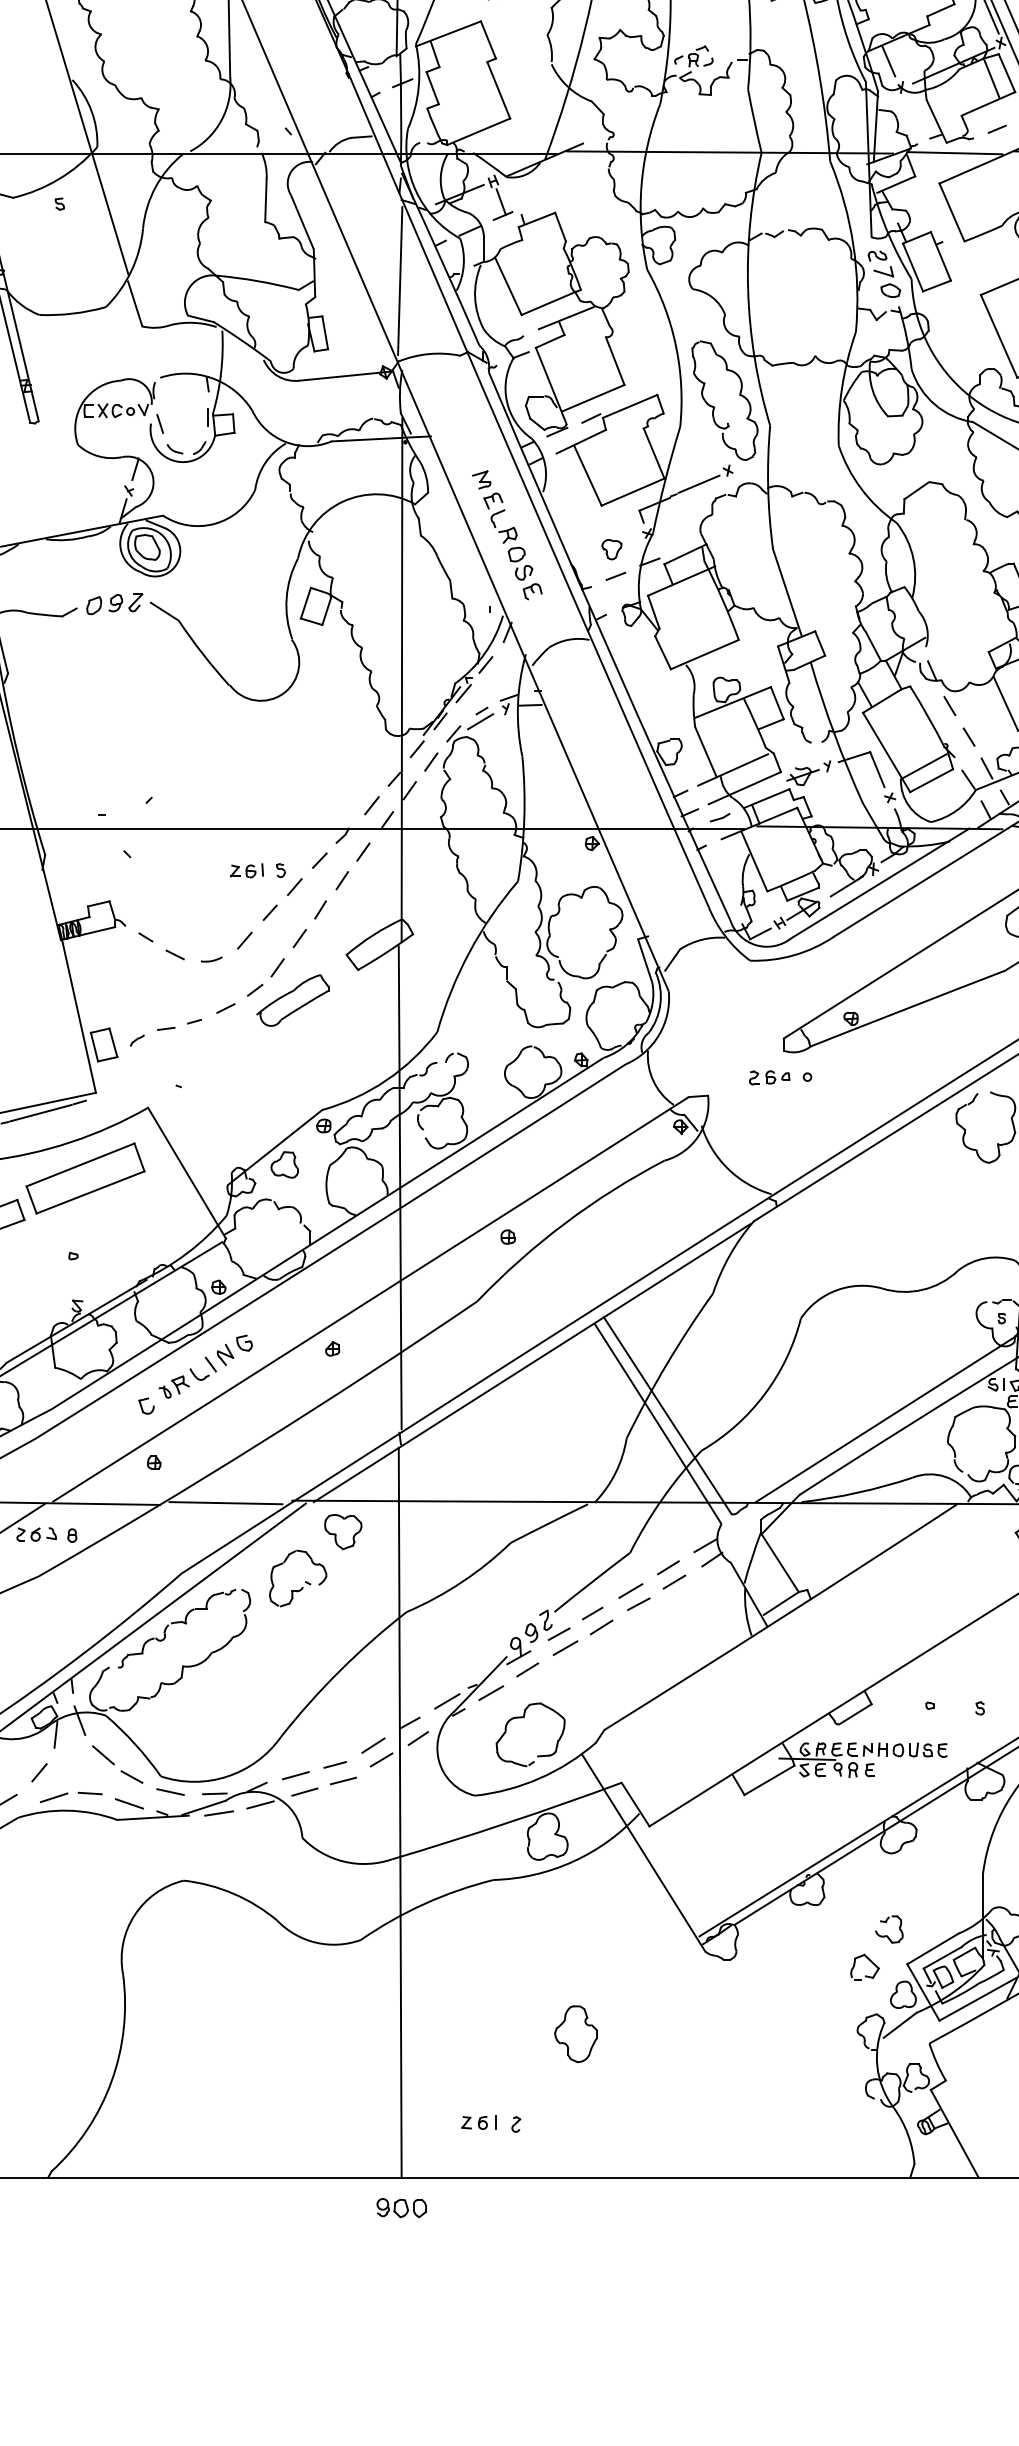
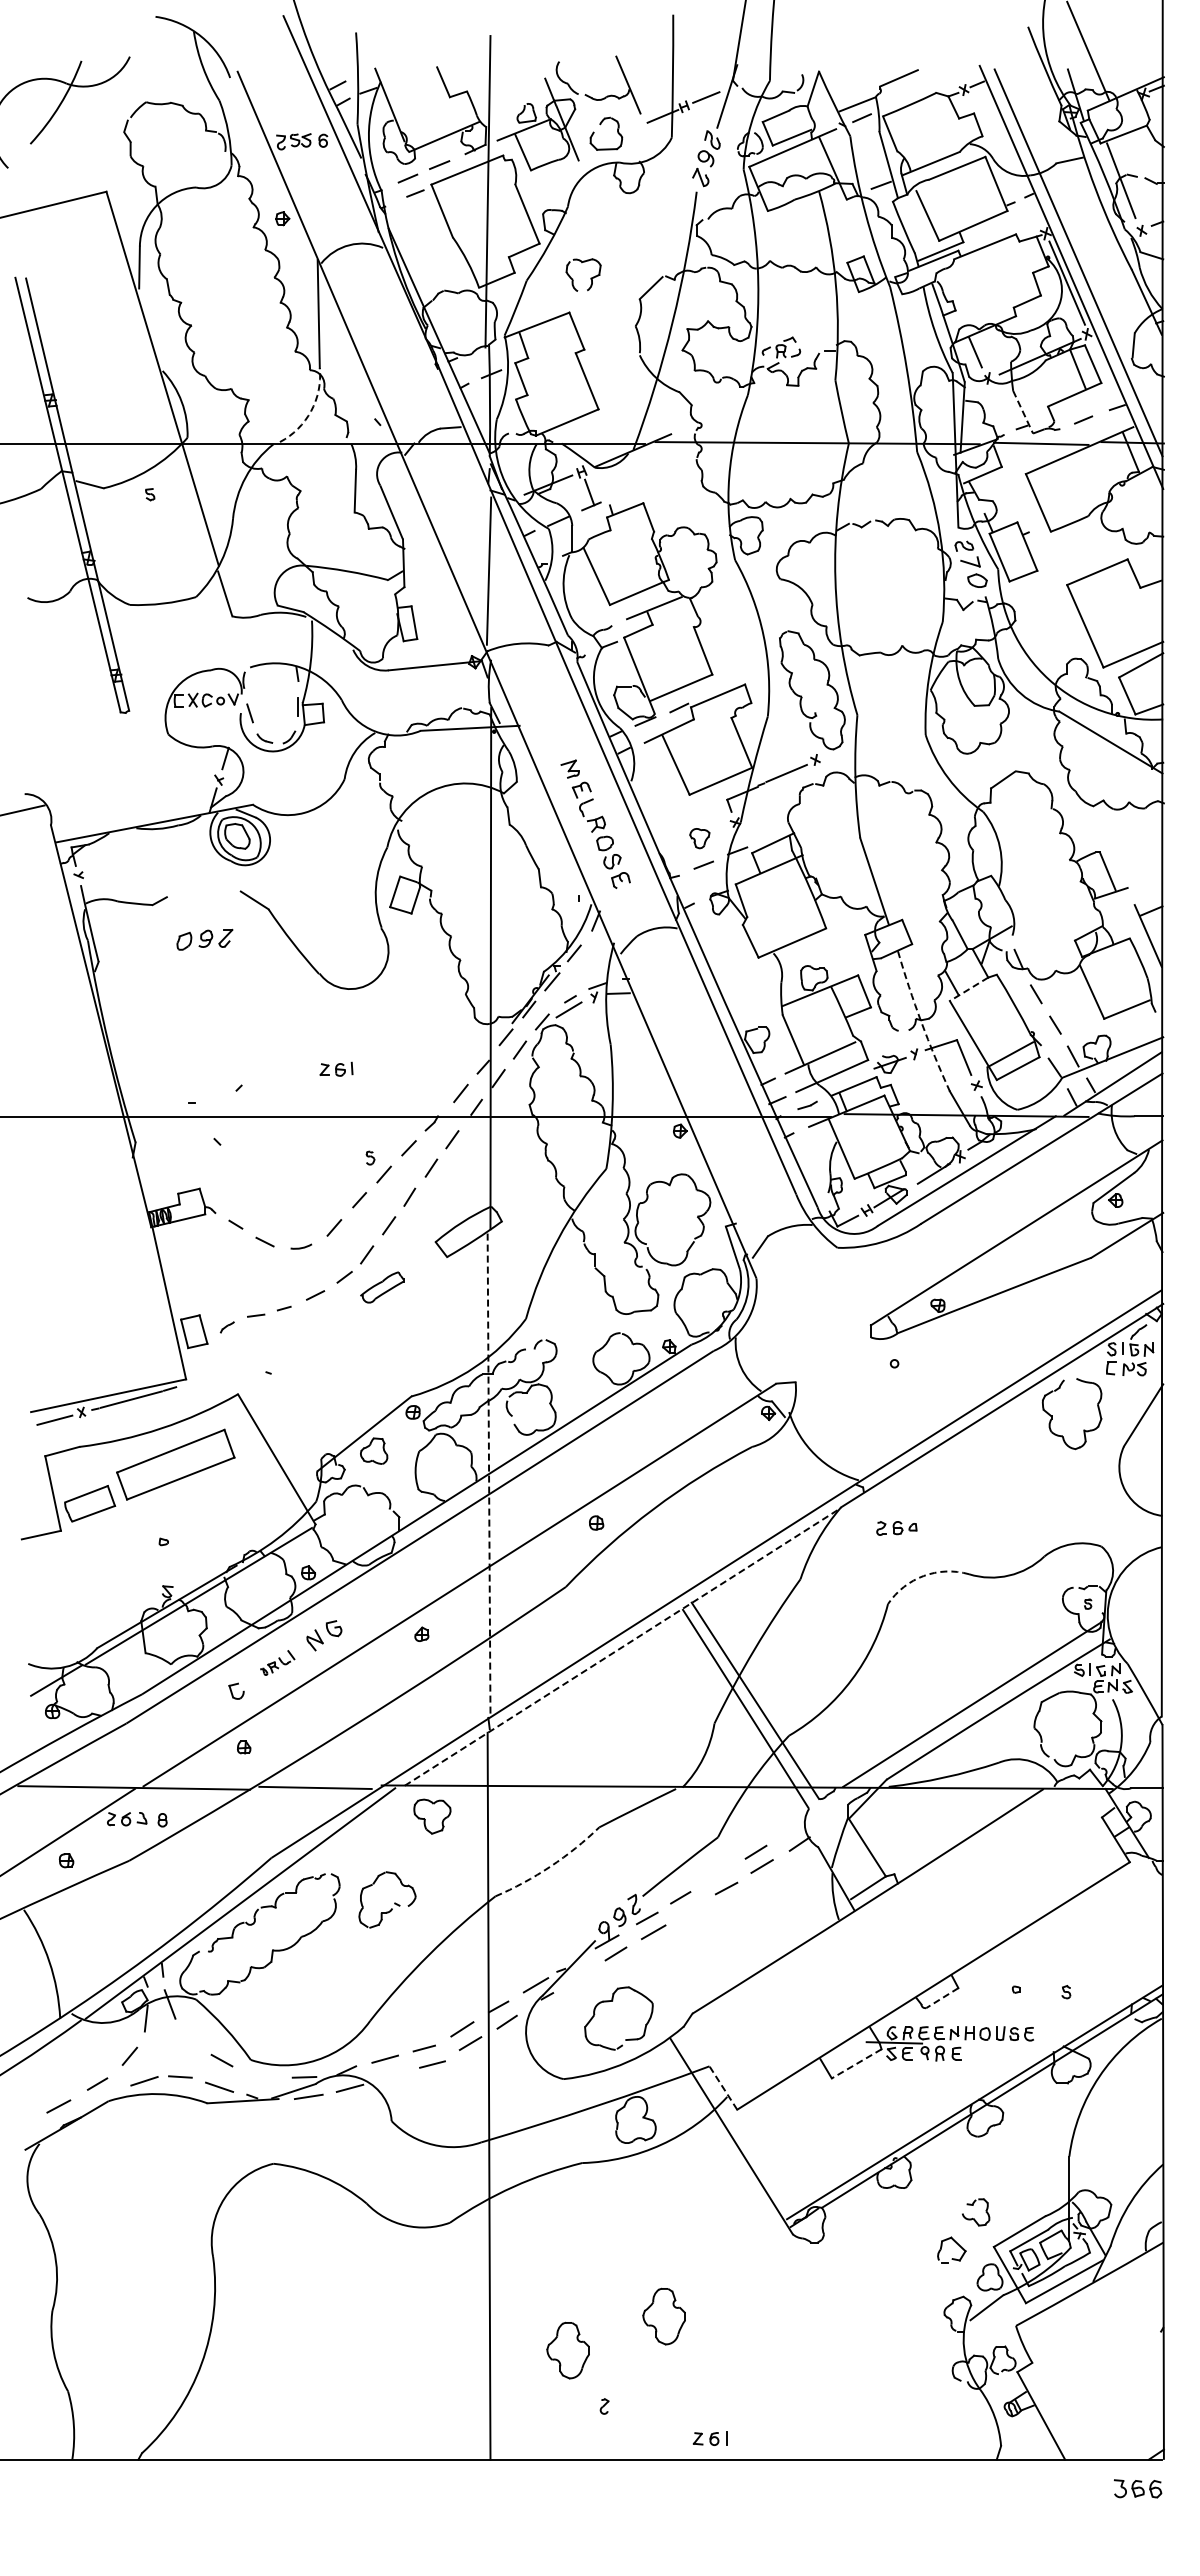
arc: (221, 120) -> (311, 411), solid -> dashed
line: (937, 121) -> (1023, 412), solid -> dashed
part: (114, 603) -> (204, 939), moved
line: (882, 701) -> (969, 989), solid -> dashed
arc: (834, 734) -> (921, 1022), solid -> dashed
part: (246, 869) -> (336, 1068), moved
part: (292, 1000) -> (381, 1287), size x0.6
part: (769, 1077) -> (896, 1528), moved
line: (400, 1188) -> (489, 1474), solid -> dashed
arc: (836, 1290) -> (923, 1576), solid -> dashed
line: (532, 1363) -> (620, 1648), solid -> dashed
part: (187, 1377) -> (277, 1662), size x0.6
line: (705, 1544) -> (793, 1829), removed
part: (305, 1581) -> (394, 1902), moved
arc: (461, 1582) -> (550, 1866), solid -> dashed
line: (630, 1591) -> (718, 1875), removed
line: (601, 1627) -> (689, 1911), removed
line: (491, 1692) -> (579, 1976), removed
line: (855, 1714) -> (942, 1998), solid -> dashed
line: (103, 1754) -> (193, 2038), removed
line: (769, 1779) -> (856, 2063), solid -> dashed
line: (170, 1792) -> (260, 2075), removed
line: (304, 1792) -> (393, 2075), removed
line: (635, 1805) -> (723, 2088), solid -> dashed
part: (478, 2068) -> (567, 2350), added
part: (477, 2122) -> (709, 2438), moved
part: (401, 2207) -> (490, 2489), removed

